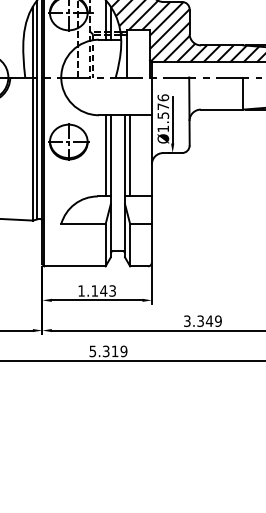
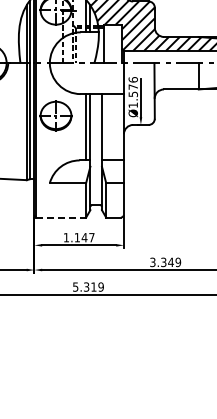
line: (130, 156) -> (106, 127), removed
line: (75, 266) -> (61, 217), solid -> dashed
text: (112, 290) -> (91, 237), 1.143 -> 1.147

